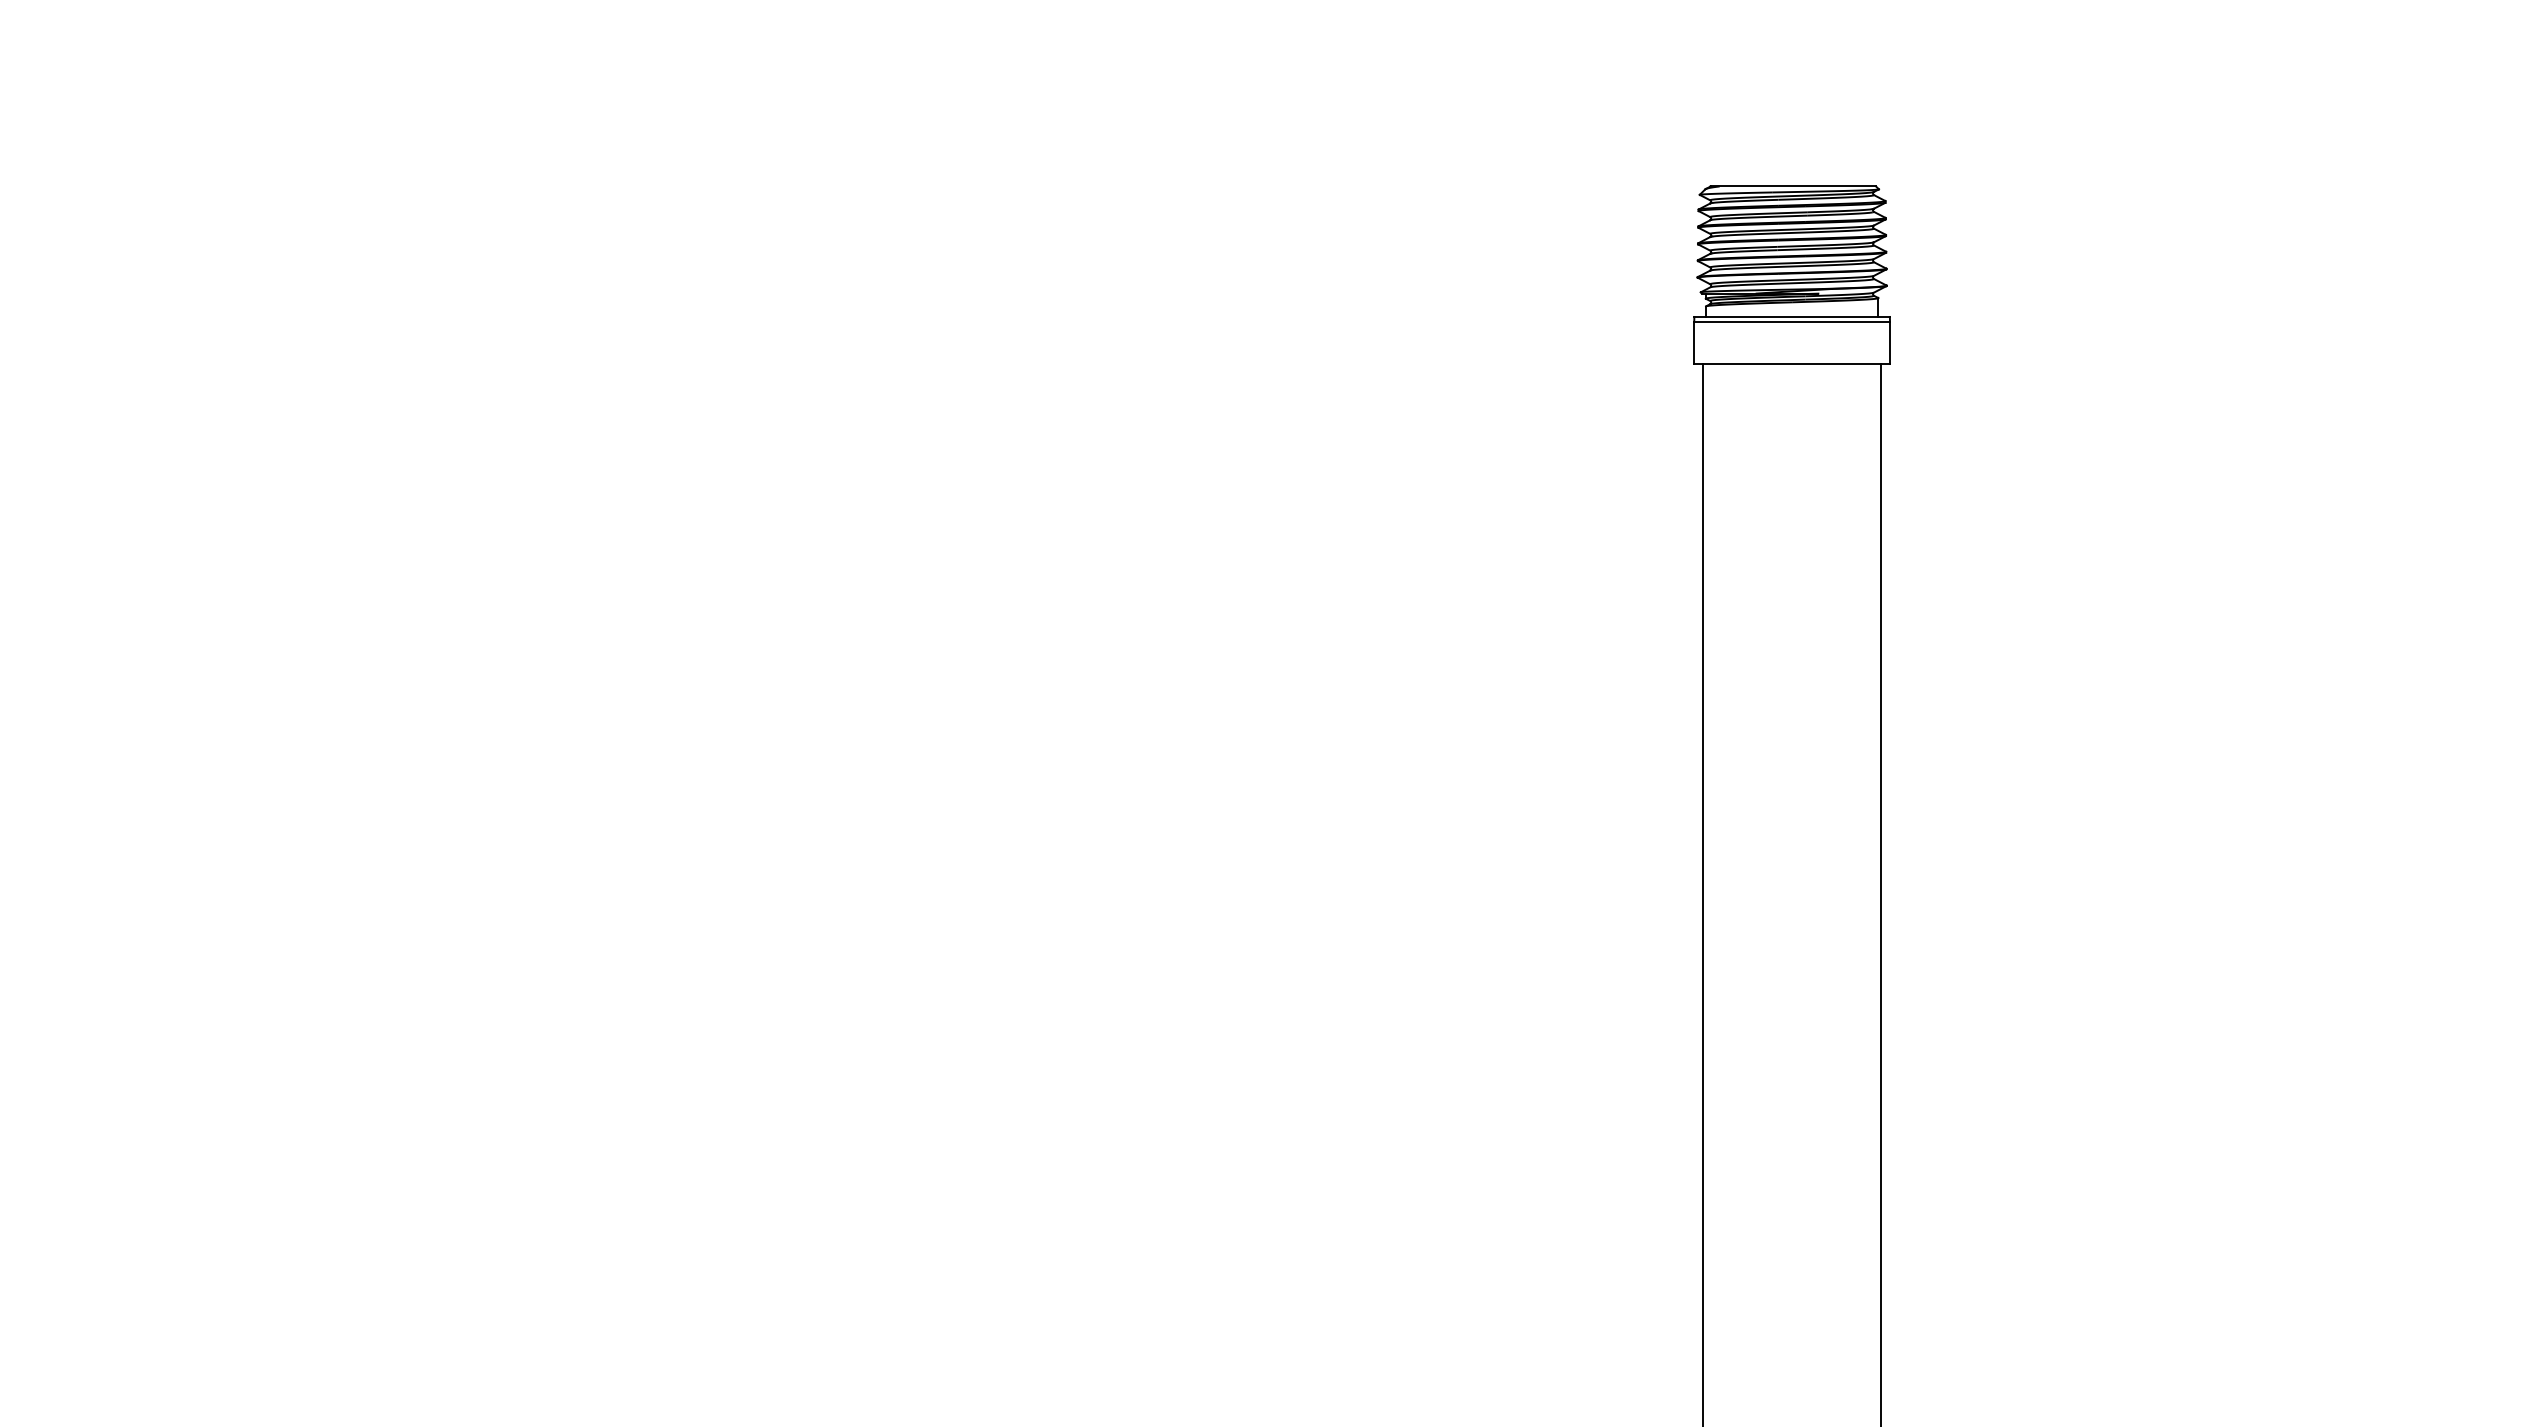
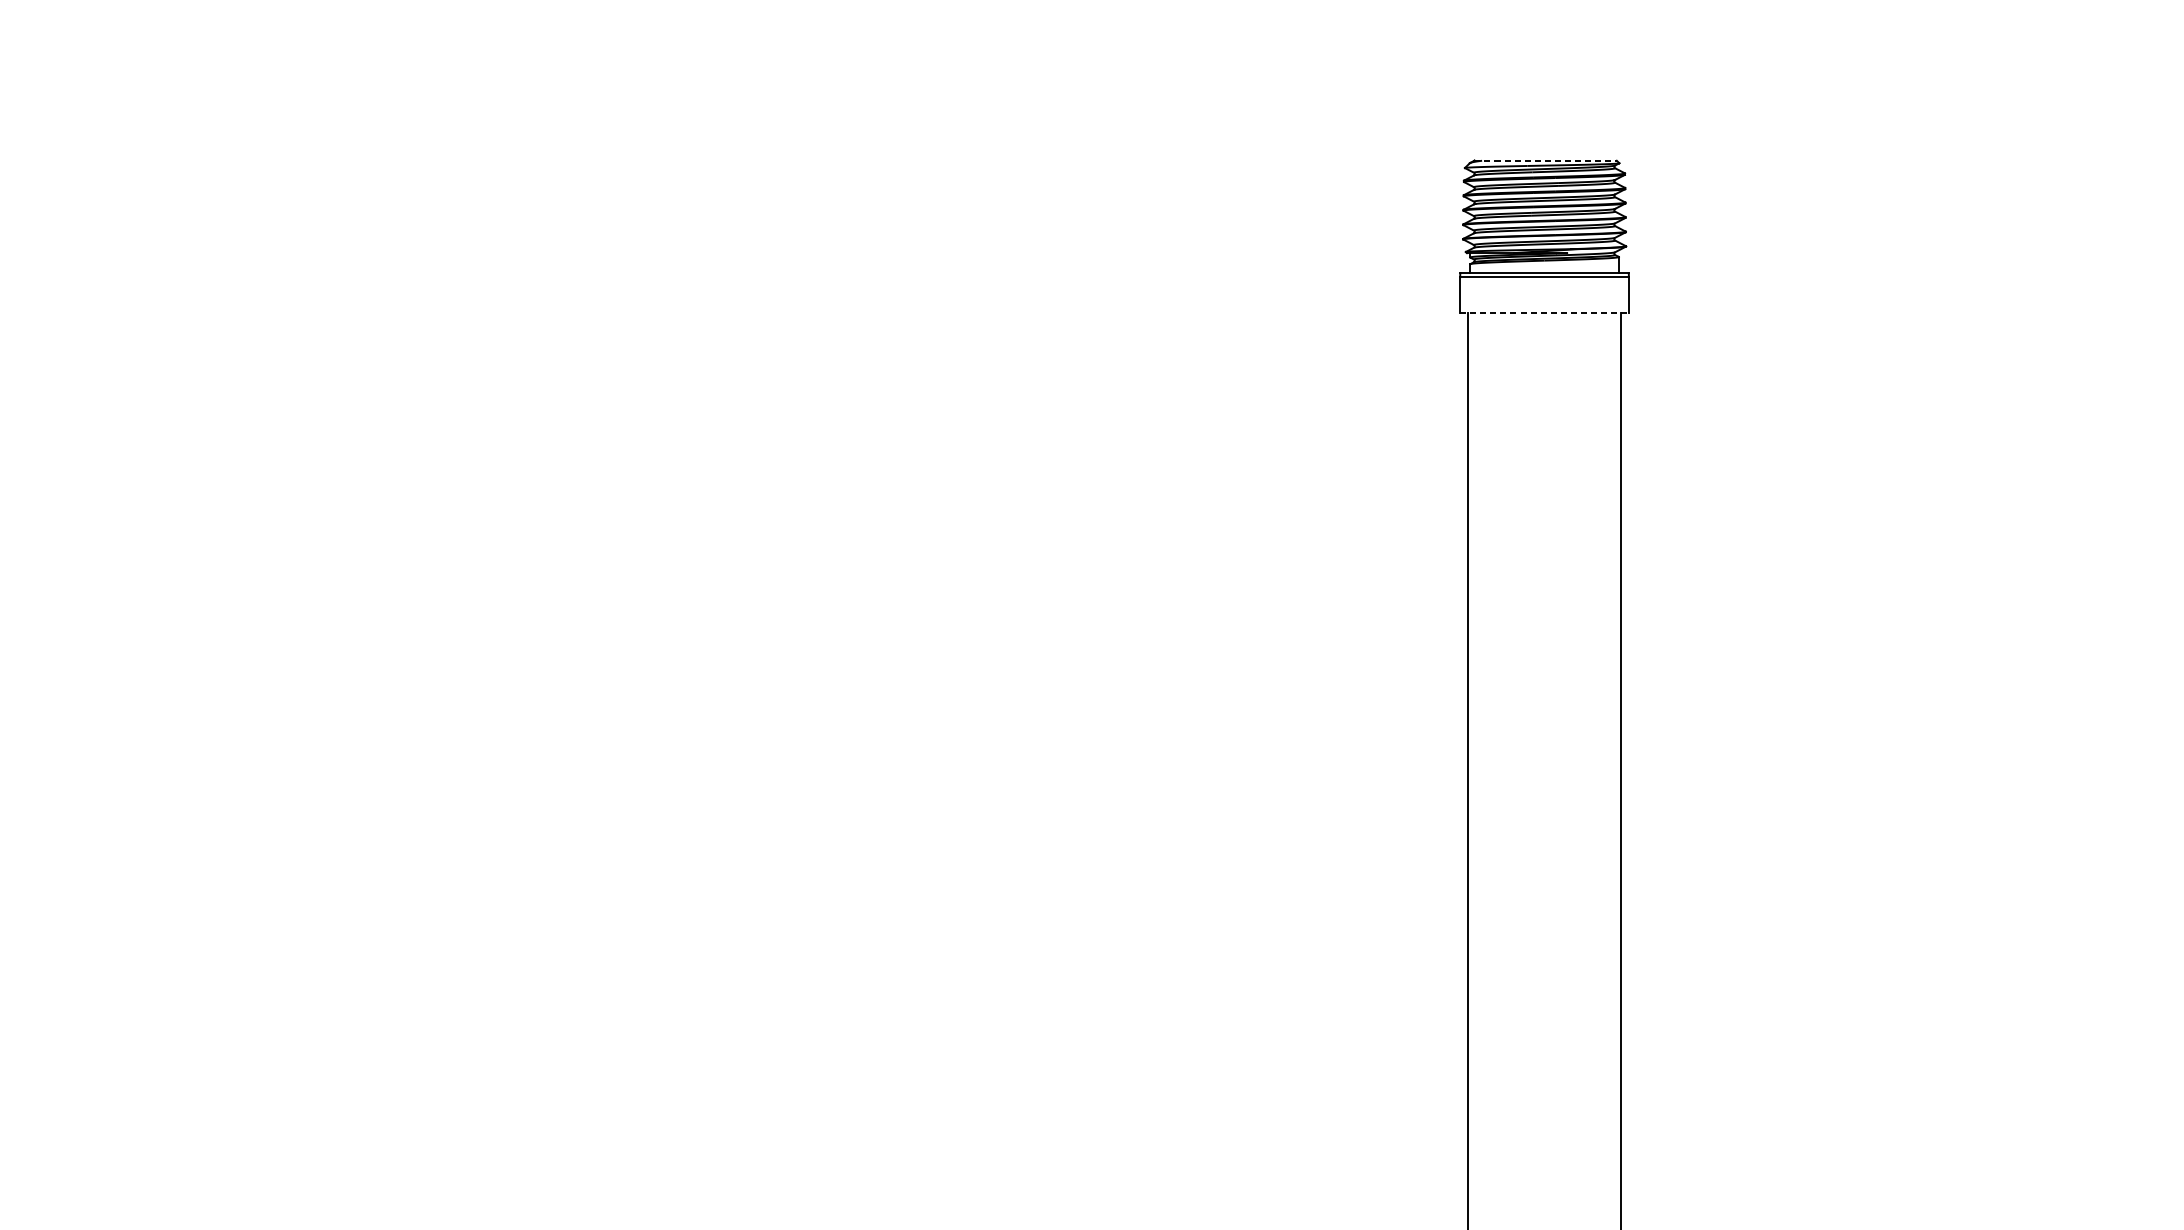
line: (1793, 186) -> (1545, 160), solid -> dashed
line: (1792, 363) -> (1544, 313), solid -> dashed

